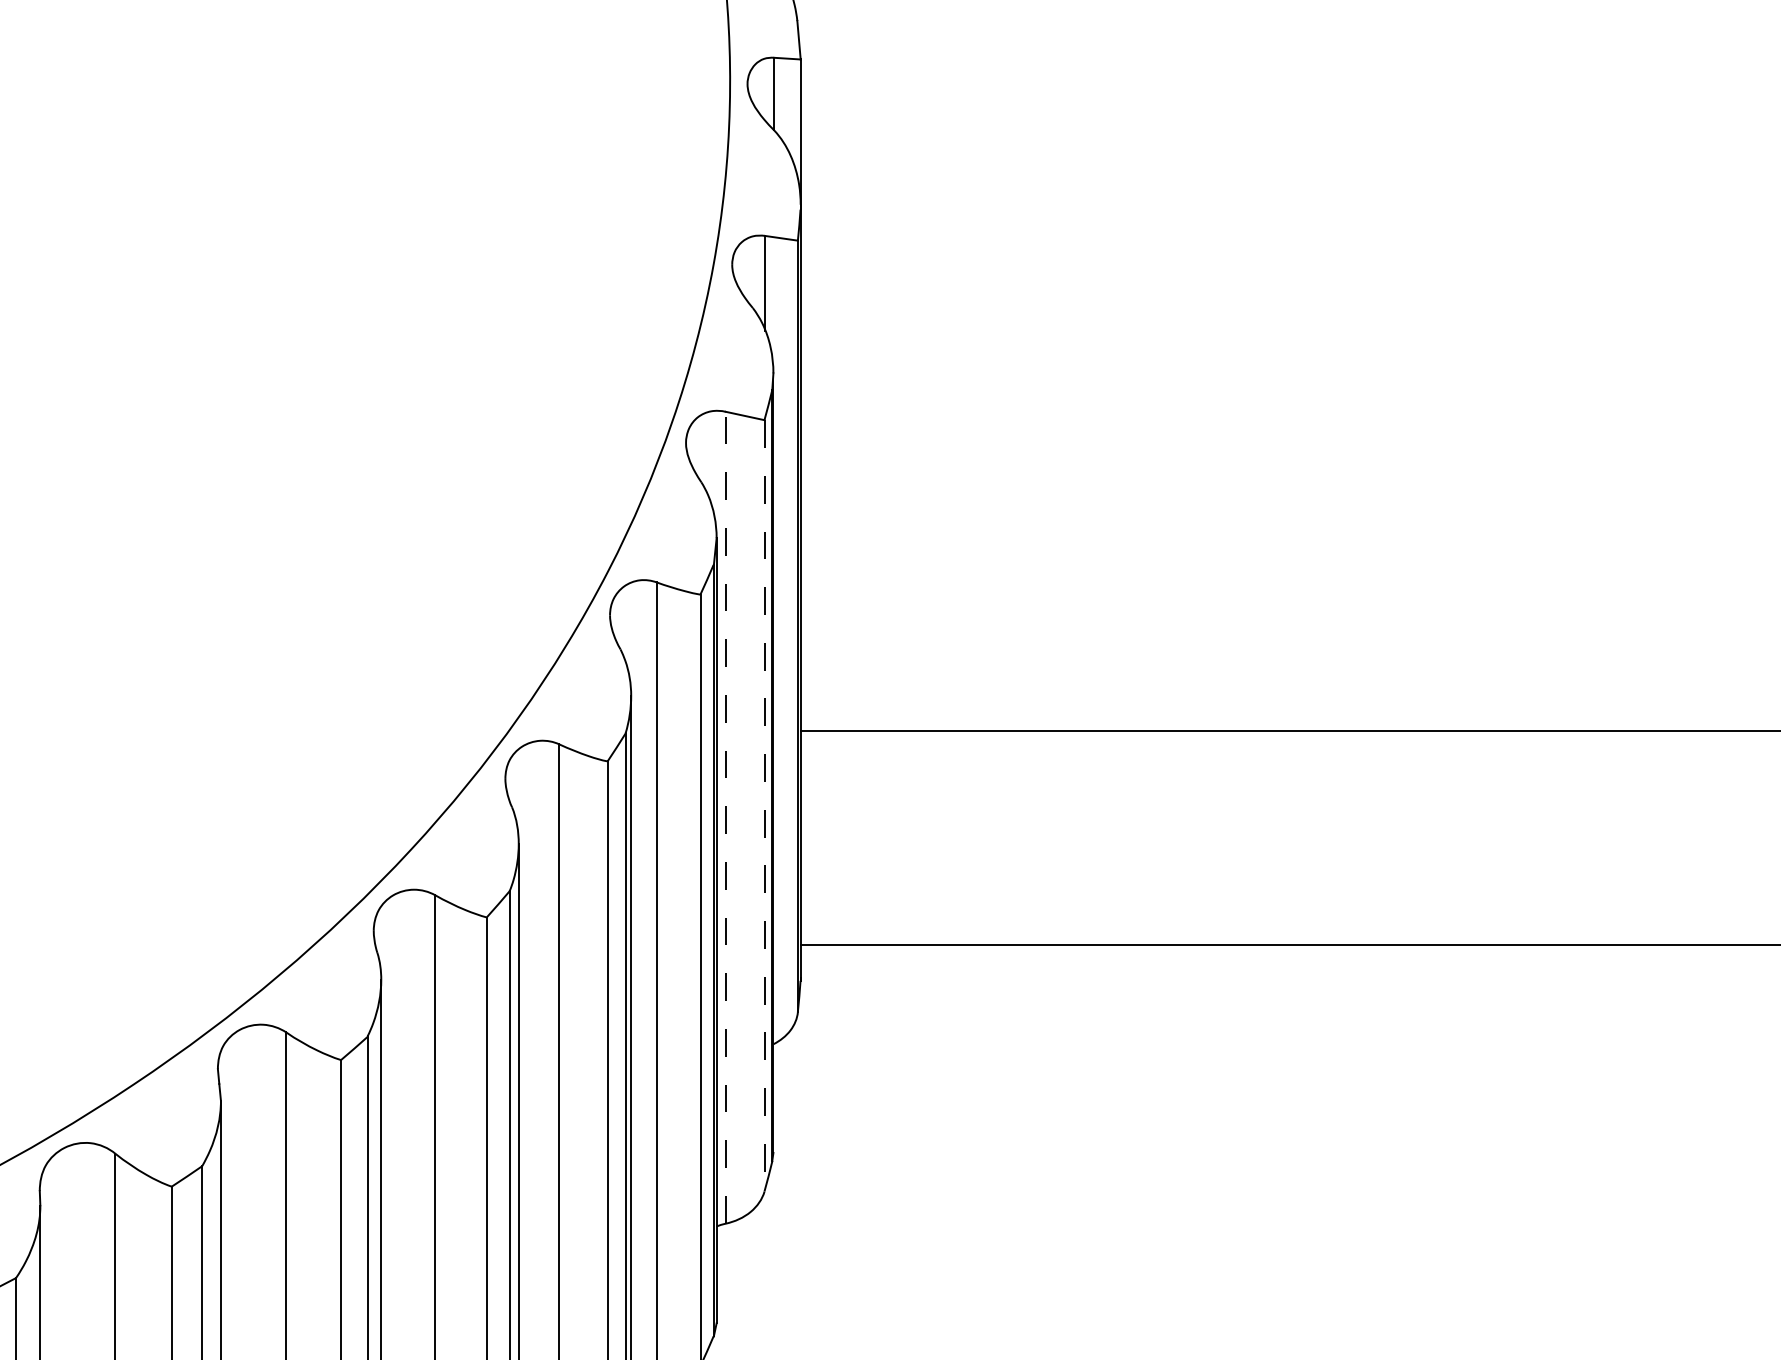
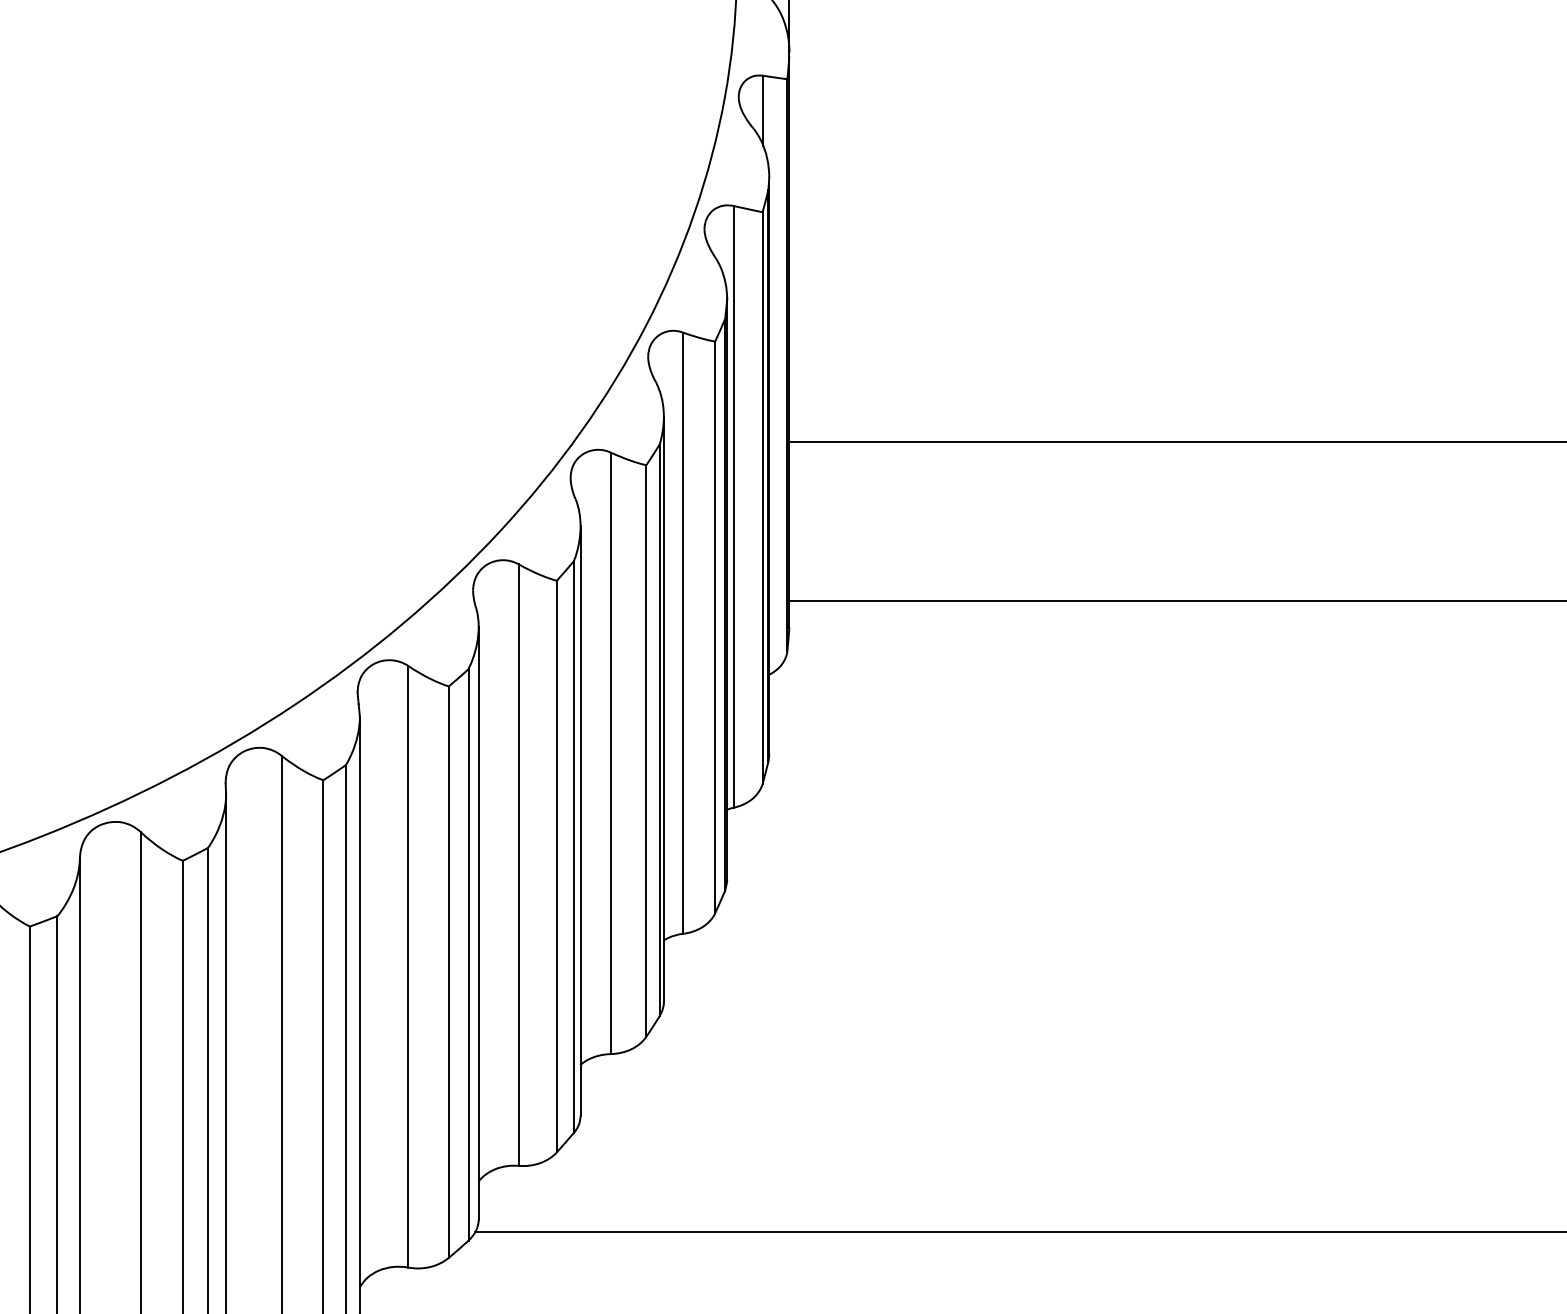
line: (764, 806) -> (762, 498), dashed -> solid
line: (726, 817) -> (734, 506), dashed -> solid

